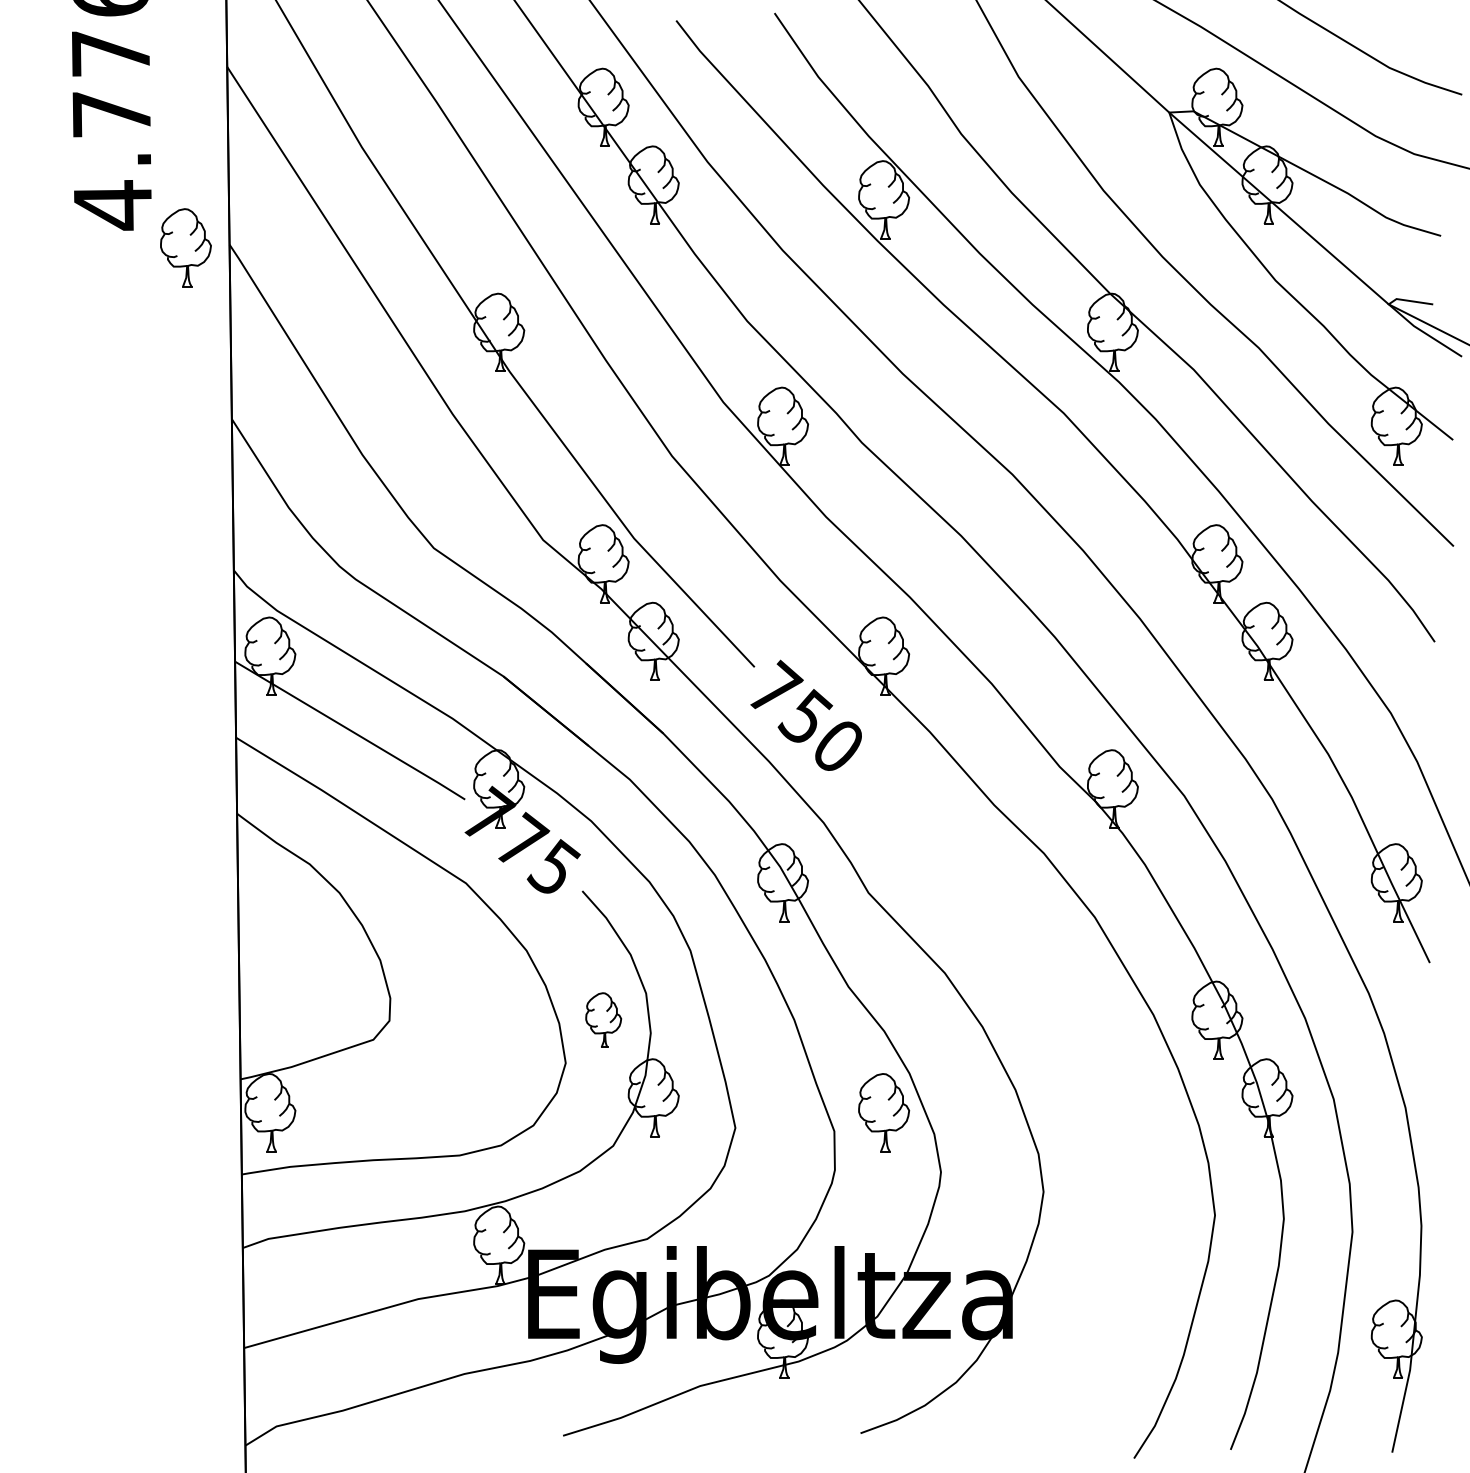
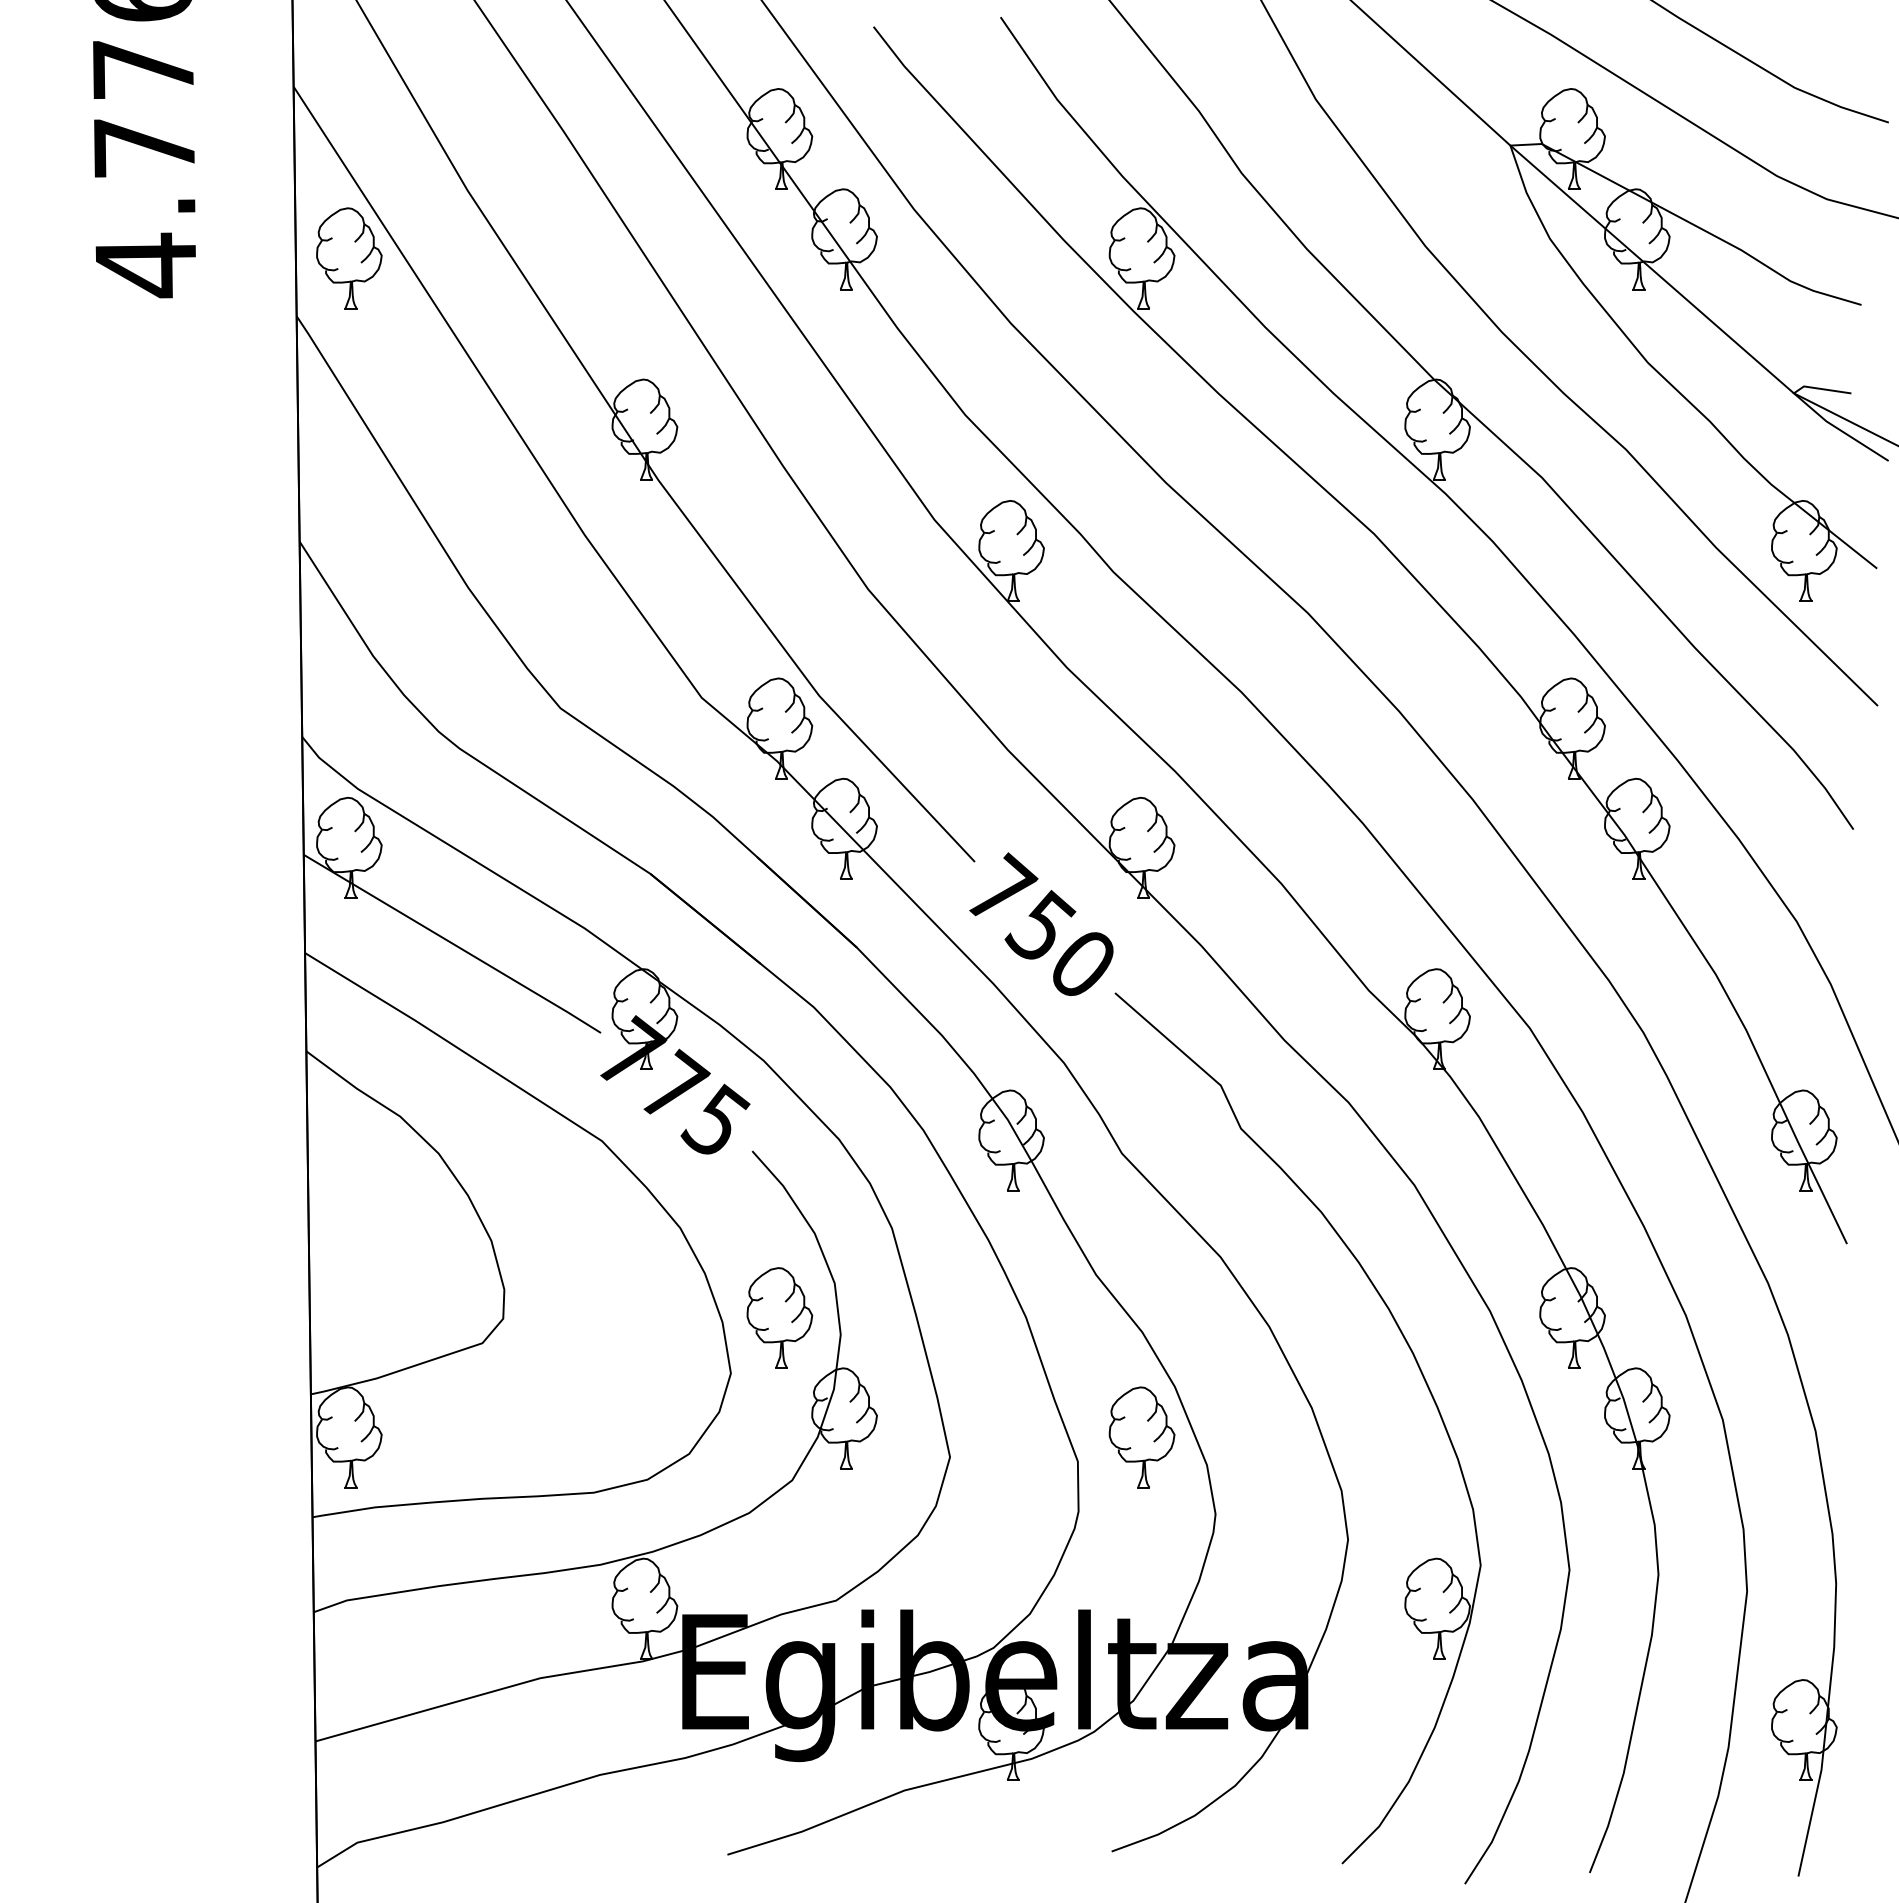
part: (186, 247) -> (349, 258), moved
part: (603, 1019) -> (779, 1317), size x1.43
part: (1098, 1059) -> (1418, 1368), added

